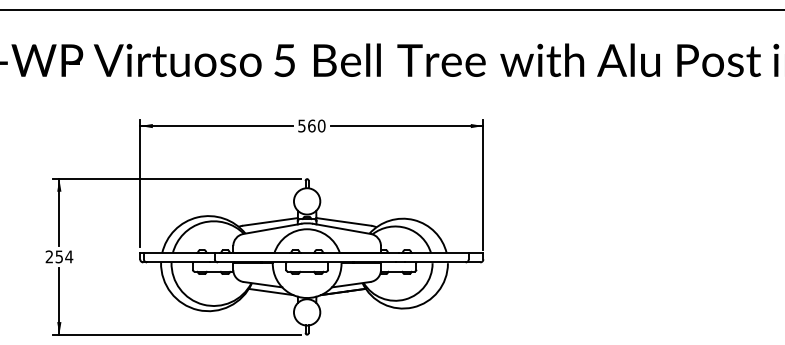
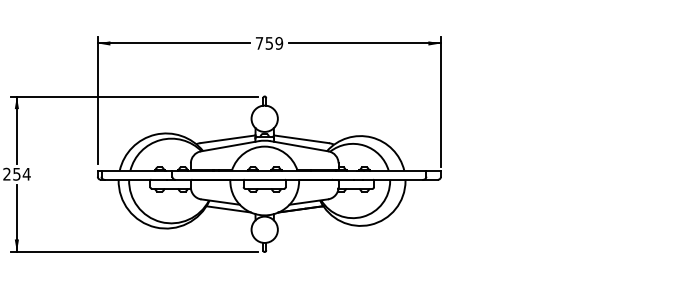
text: (311, 125) -> (269, 42), 560 -> 759

